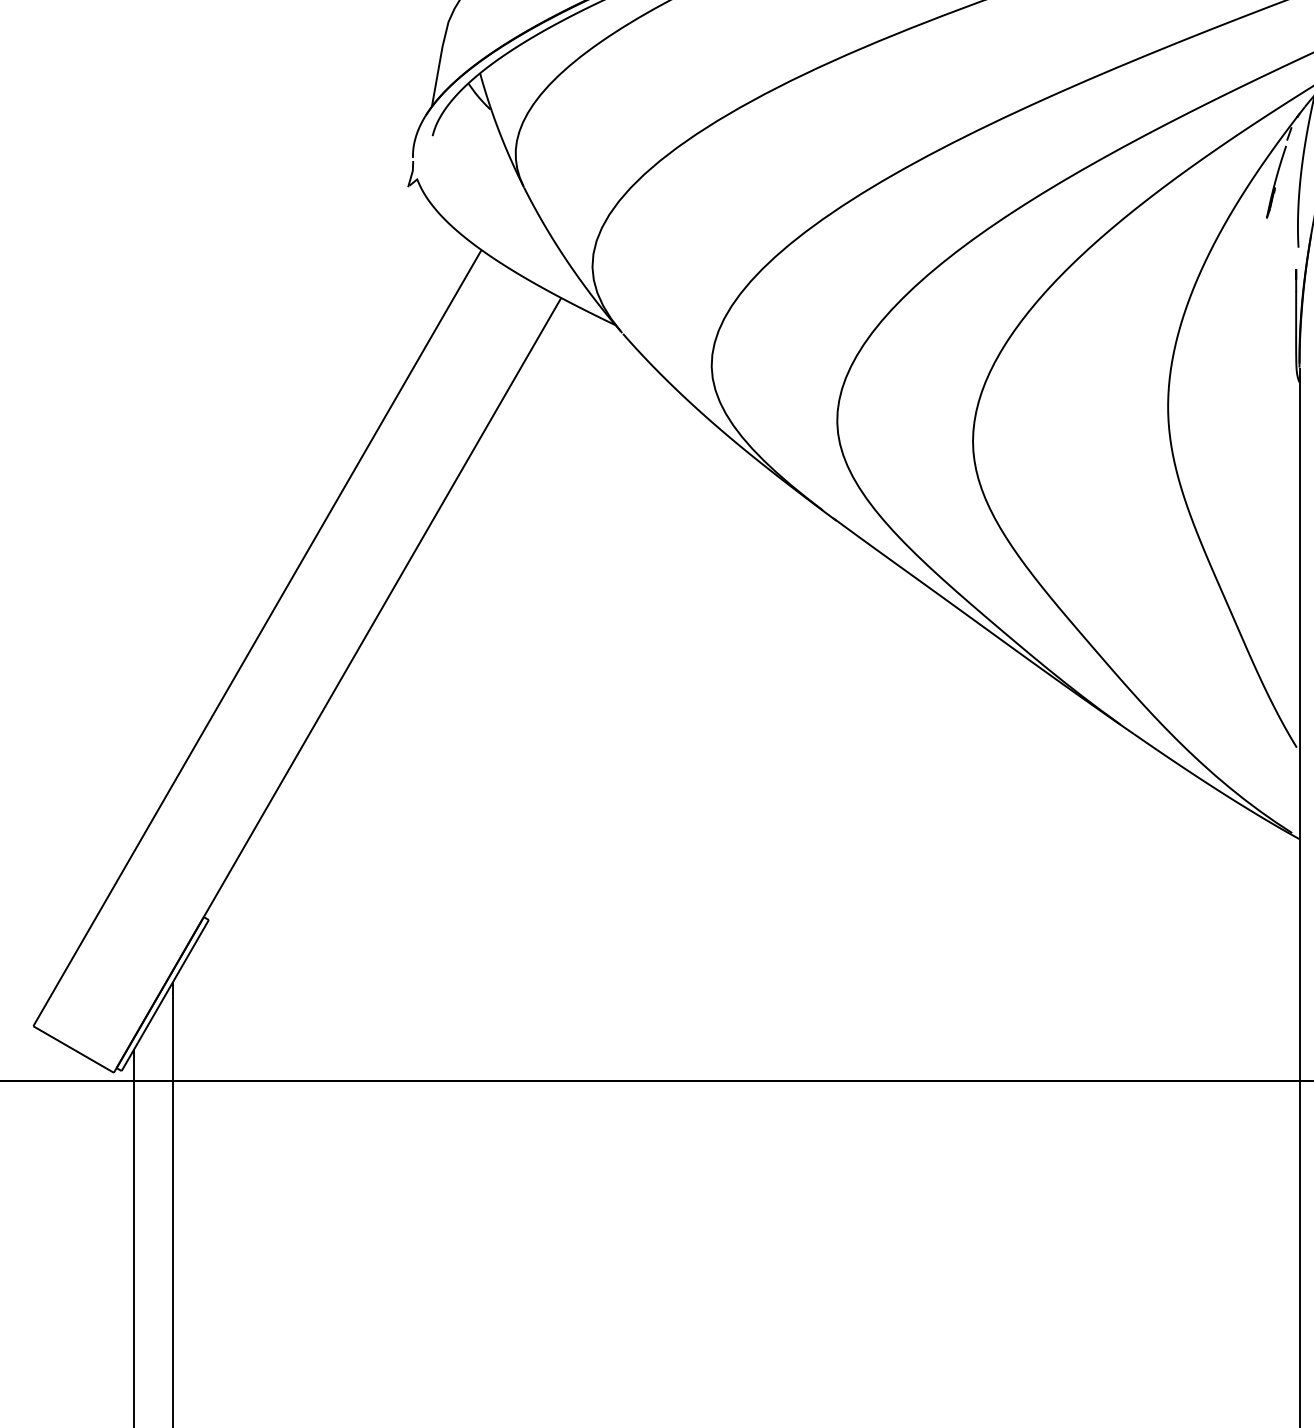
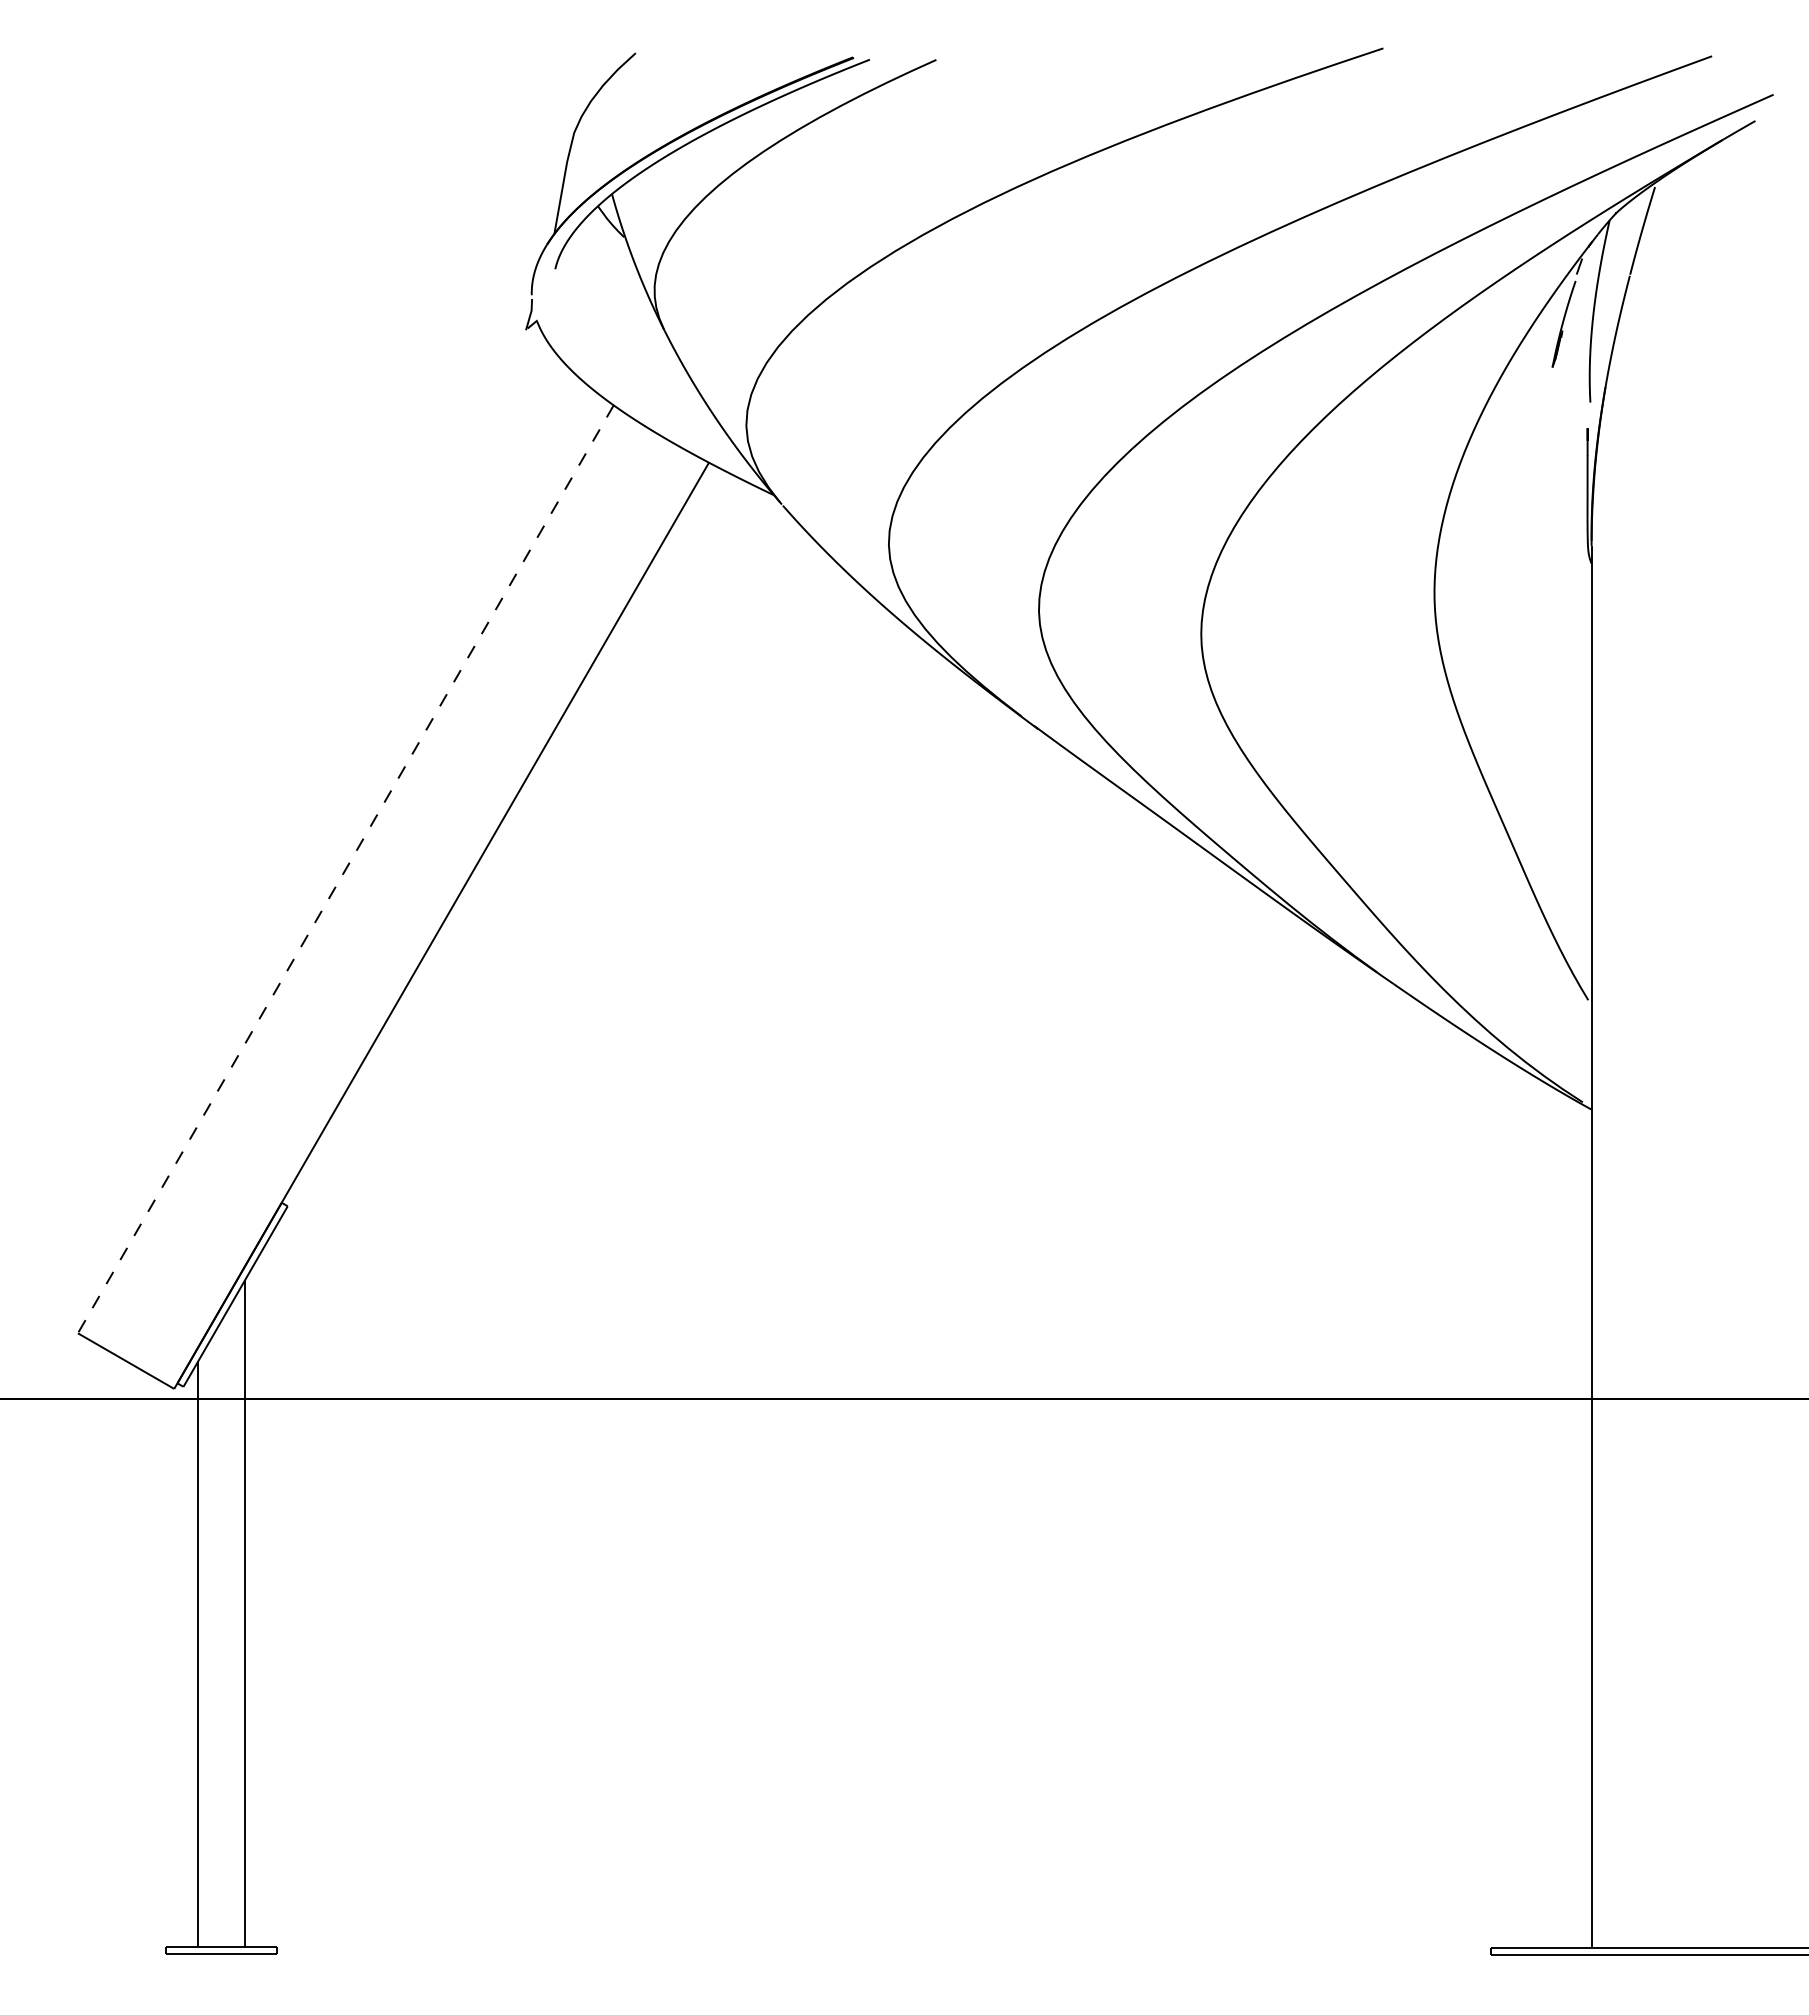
line: (257, 638) -> (345, 869), solid -> dashed

